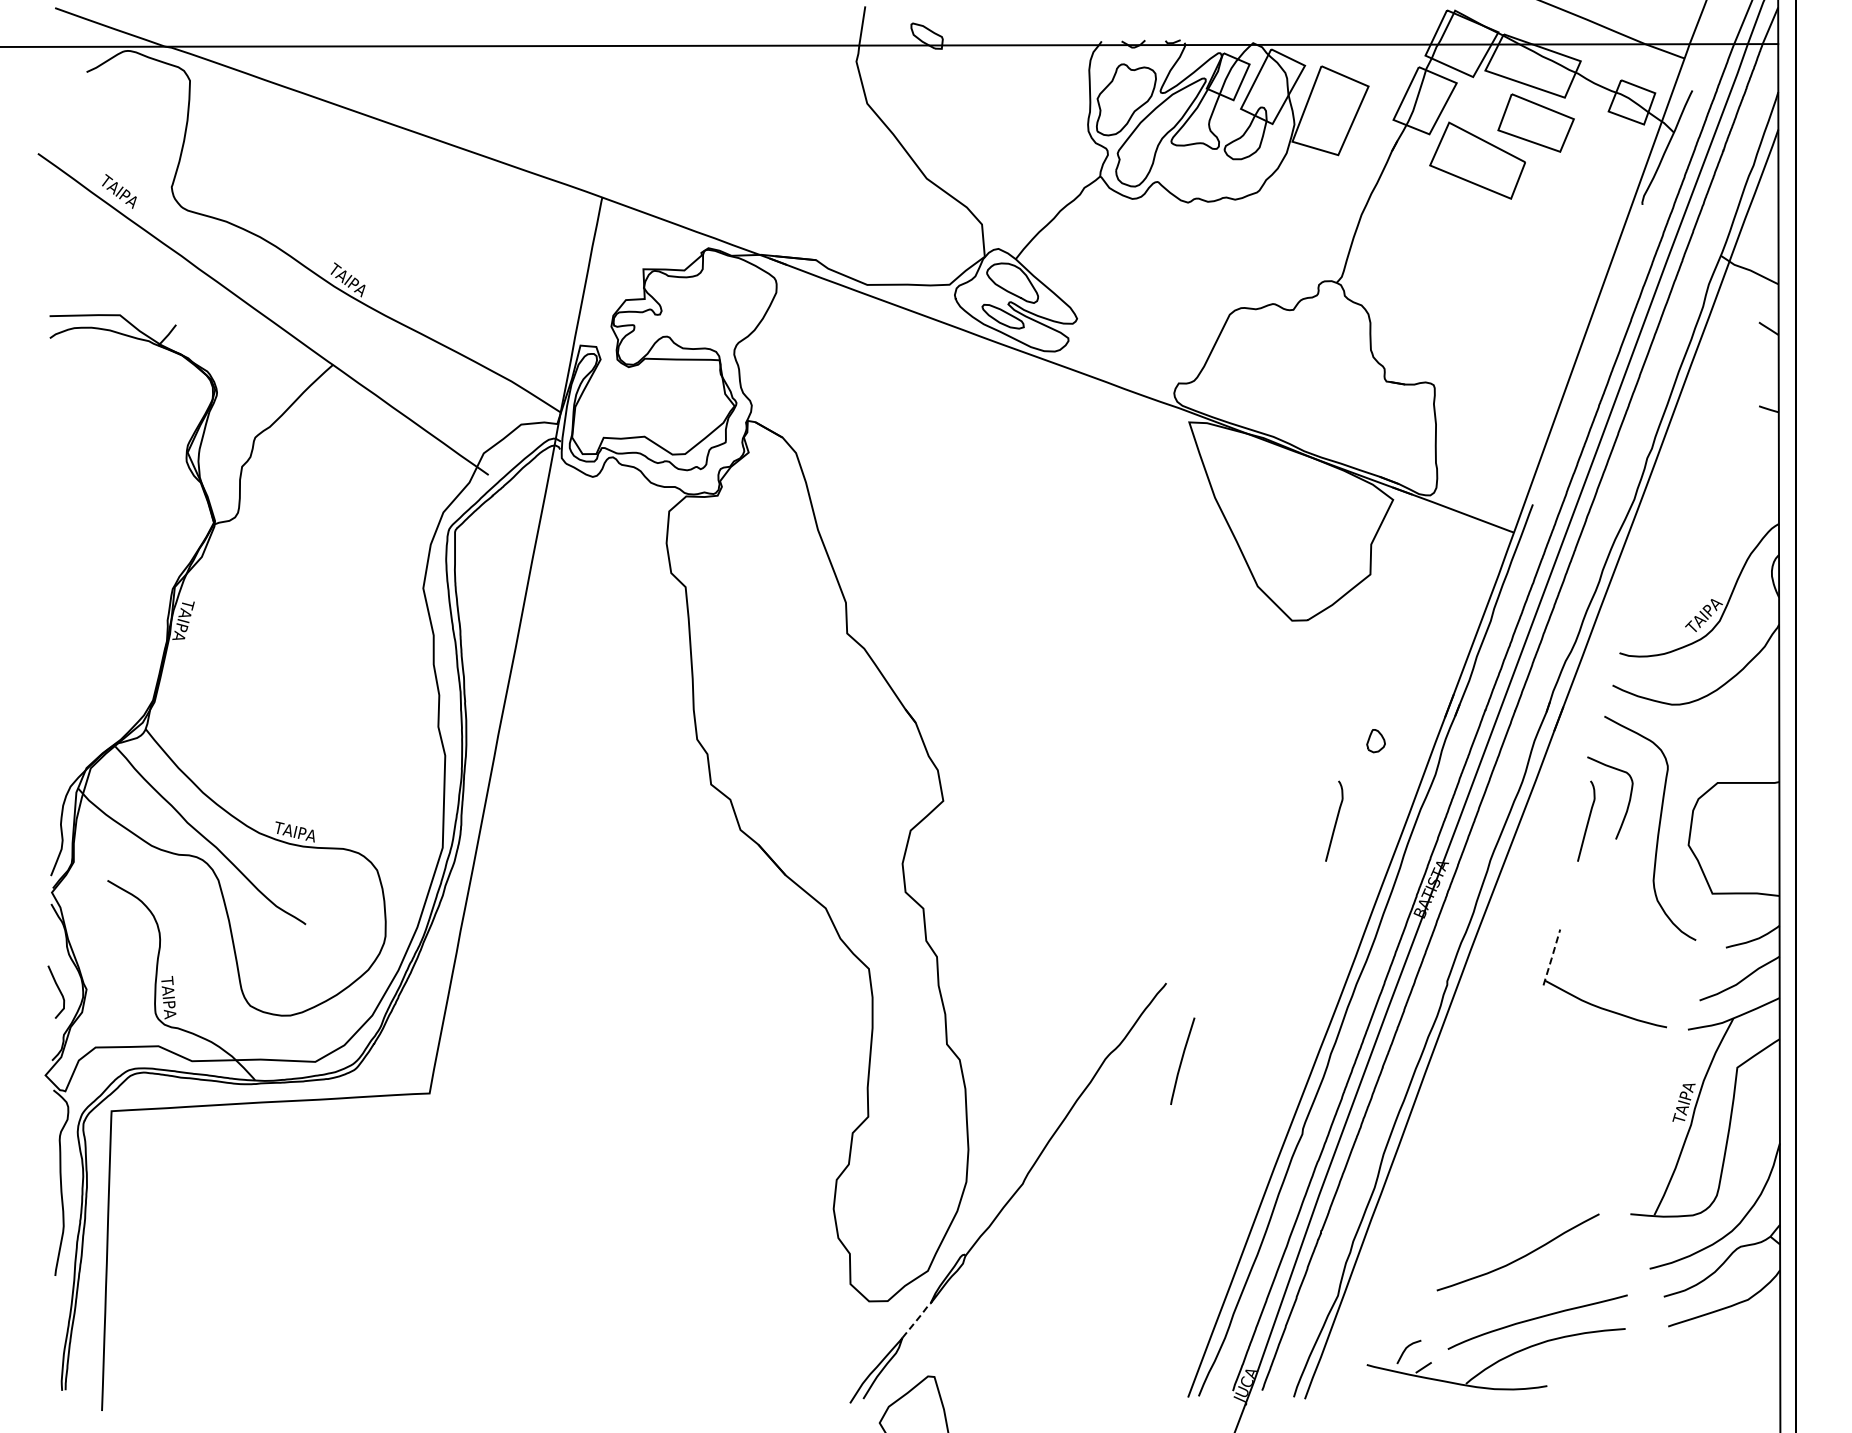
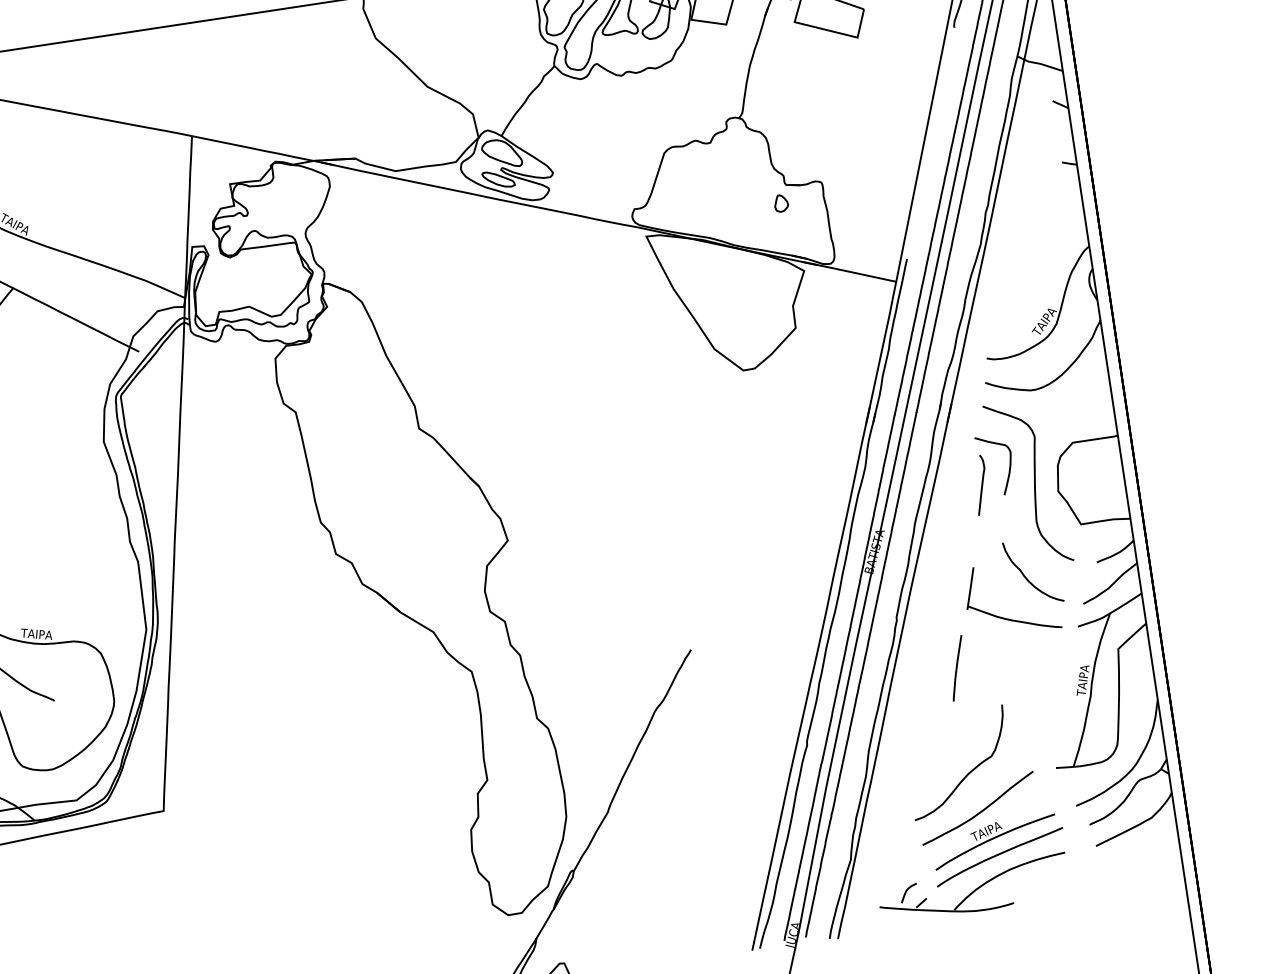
part: (1375, 741) -> (780, 203), moved
curve: (1335, 820) -> (797, 512), removed
curve: (1629, 954) -> (1026, 578), added
line: (1552, 957) -> (970, 588), dashed -> solid
line: (1182, 1060) -> (957, 667), moved
curve: (1513, 1202) -> (969, 772), added
part: (1534, 1300) -> (995, 841), added
line: (918, 1318) -> (546, 922), dashed -> solid

